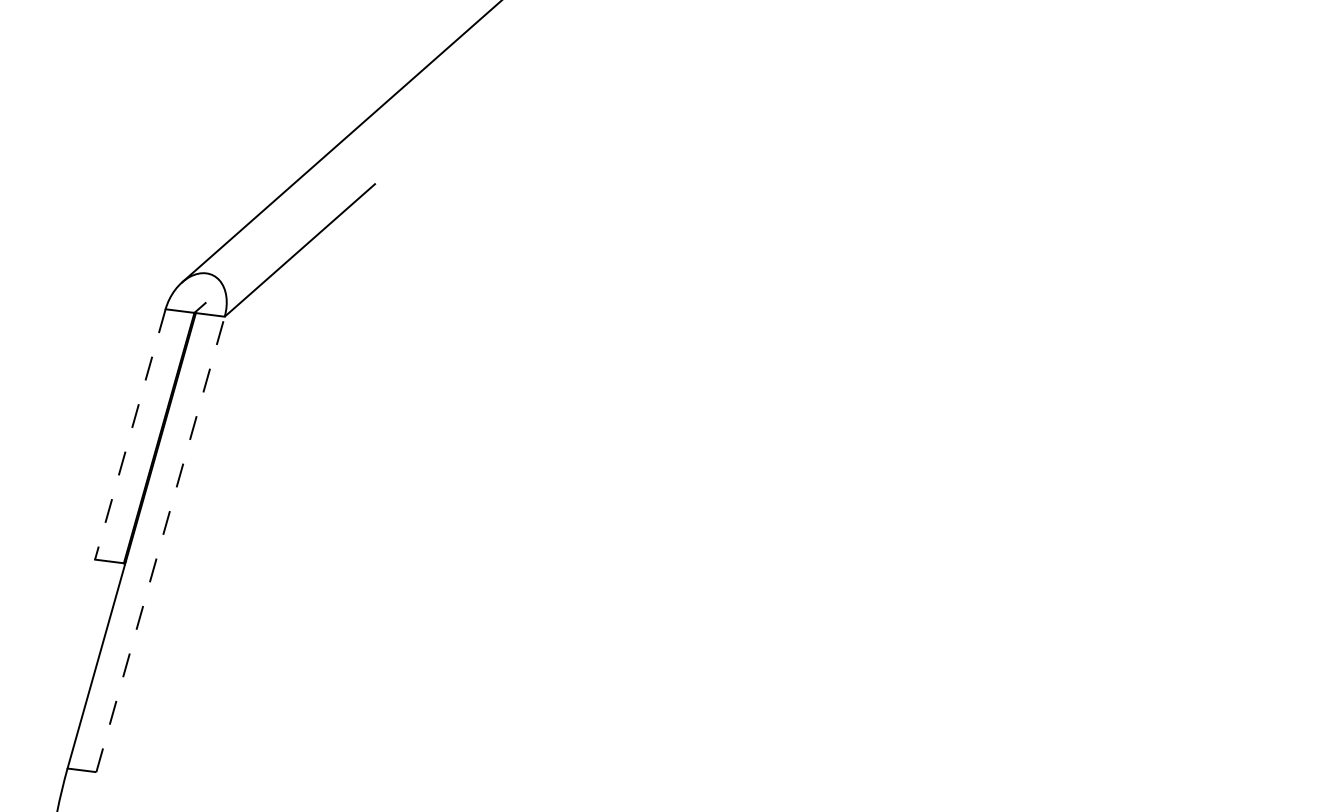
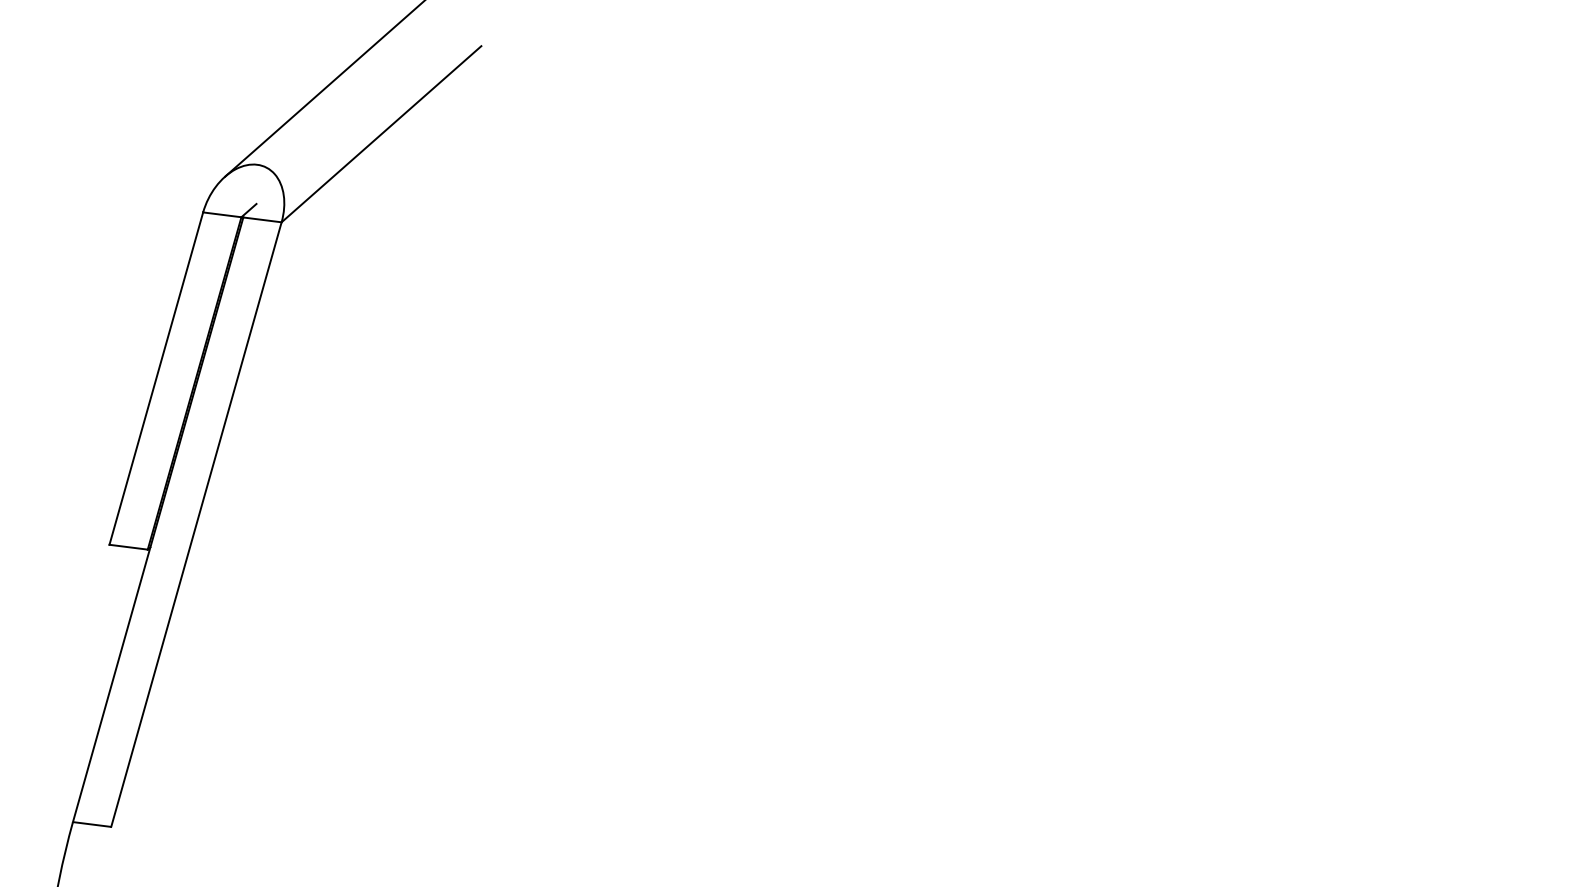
line: (130, 434) -> (156, 378), dashed -> solid
line: (160, 544) -> (196, 524), dashed -> solid

